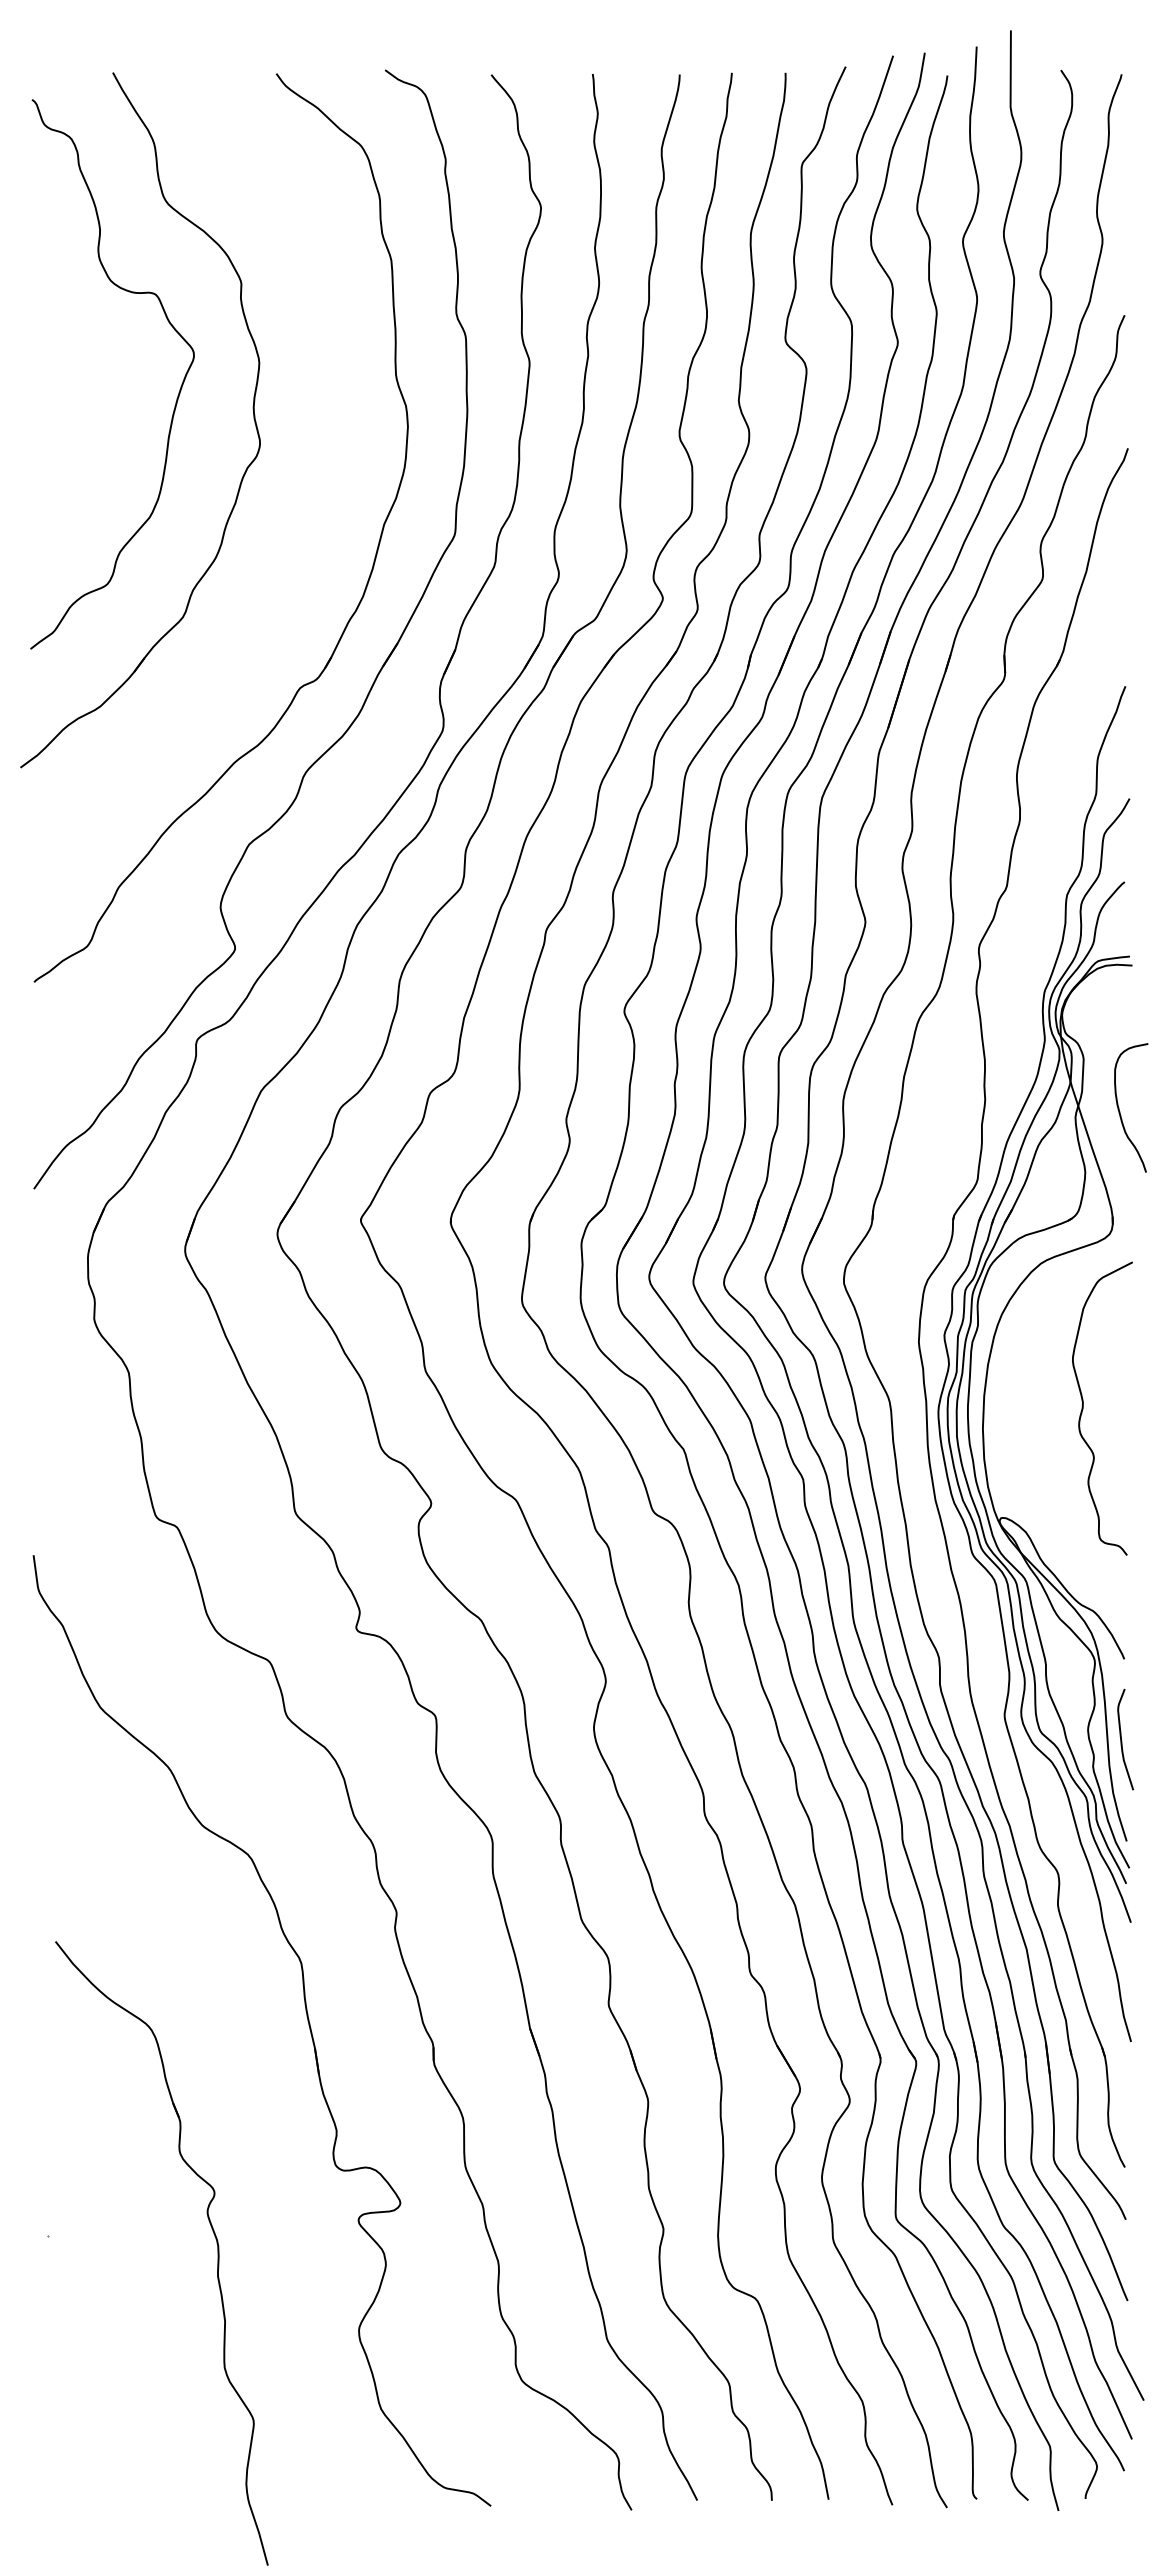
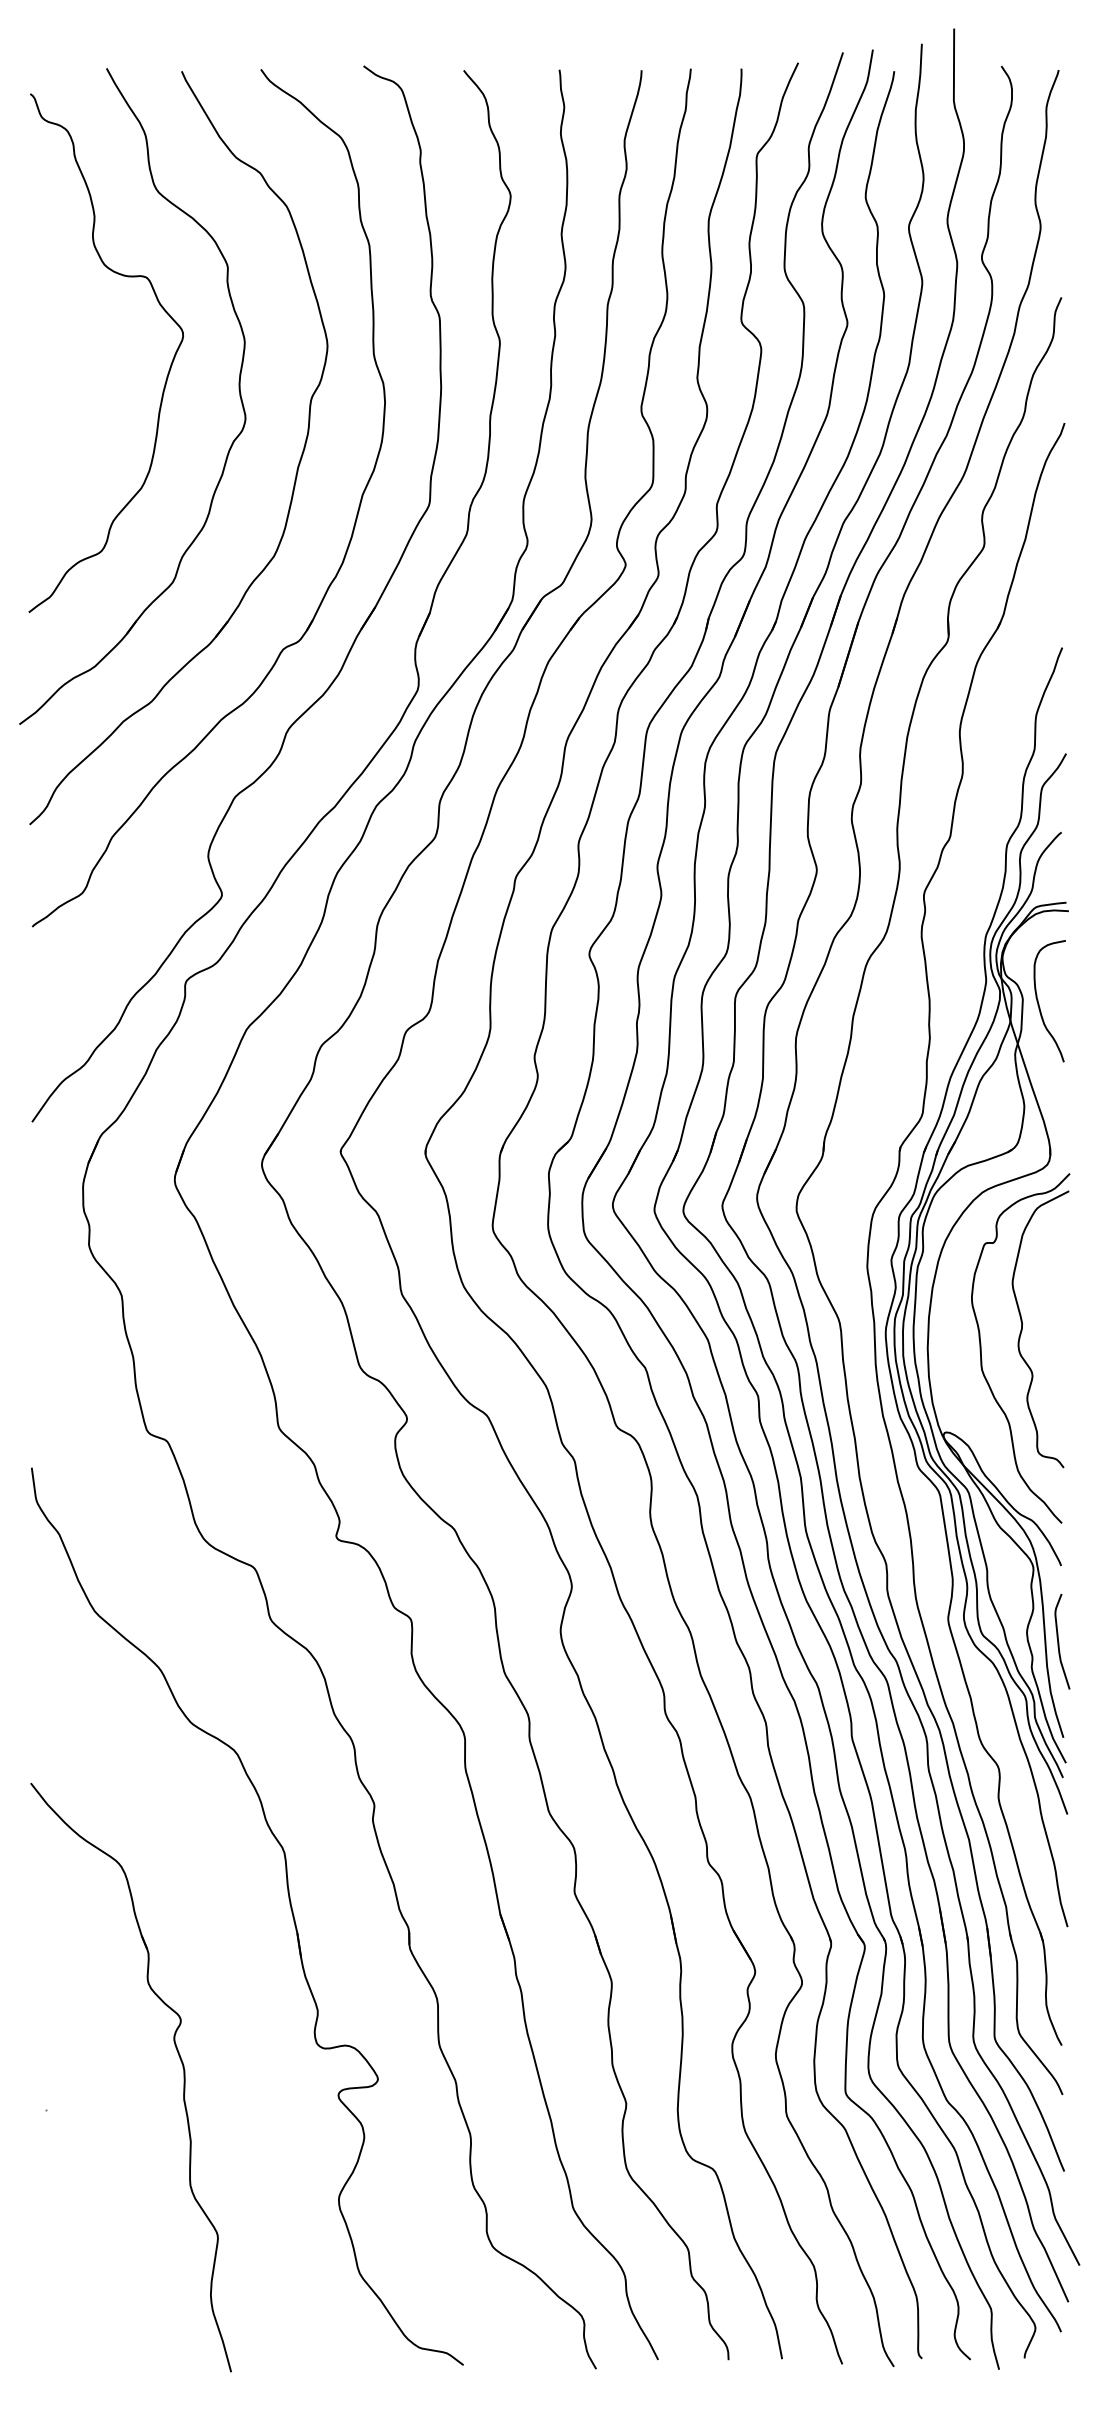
part: (313, 501) -> (295, 473), added
curve: (1120, 1111) -> (1039, 1004), moved
curve: (1040, 1432) -> (982, 1351), added
part: (213, 2234) -> (179, 2059), moved

